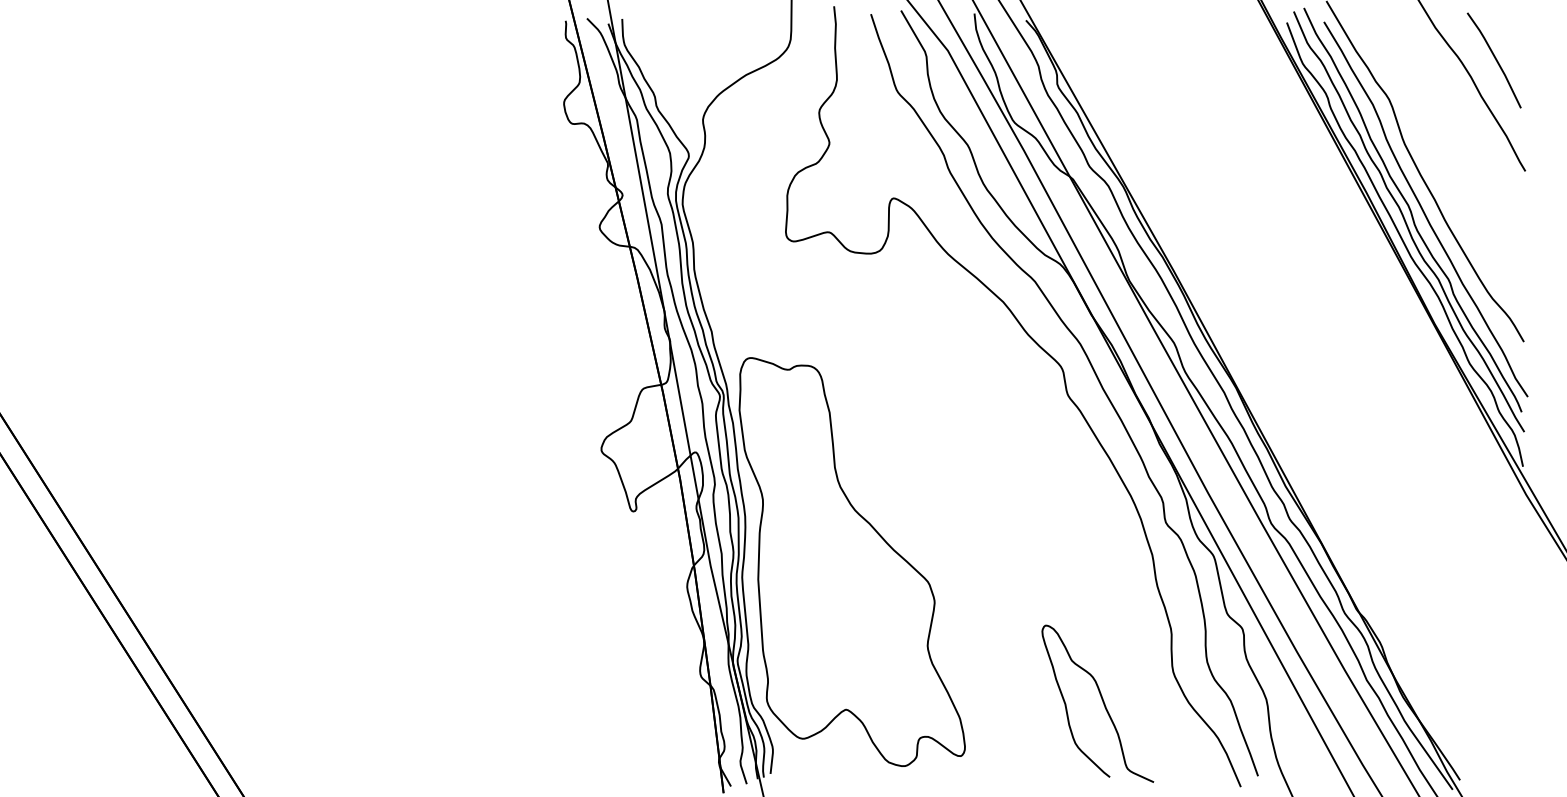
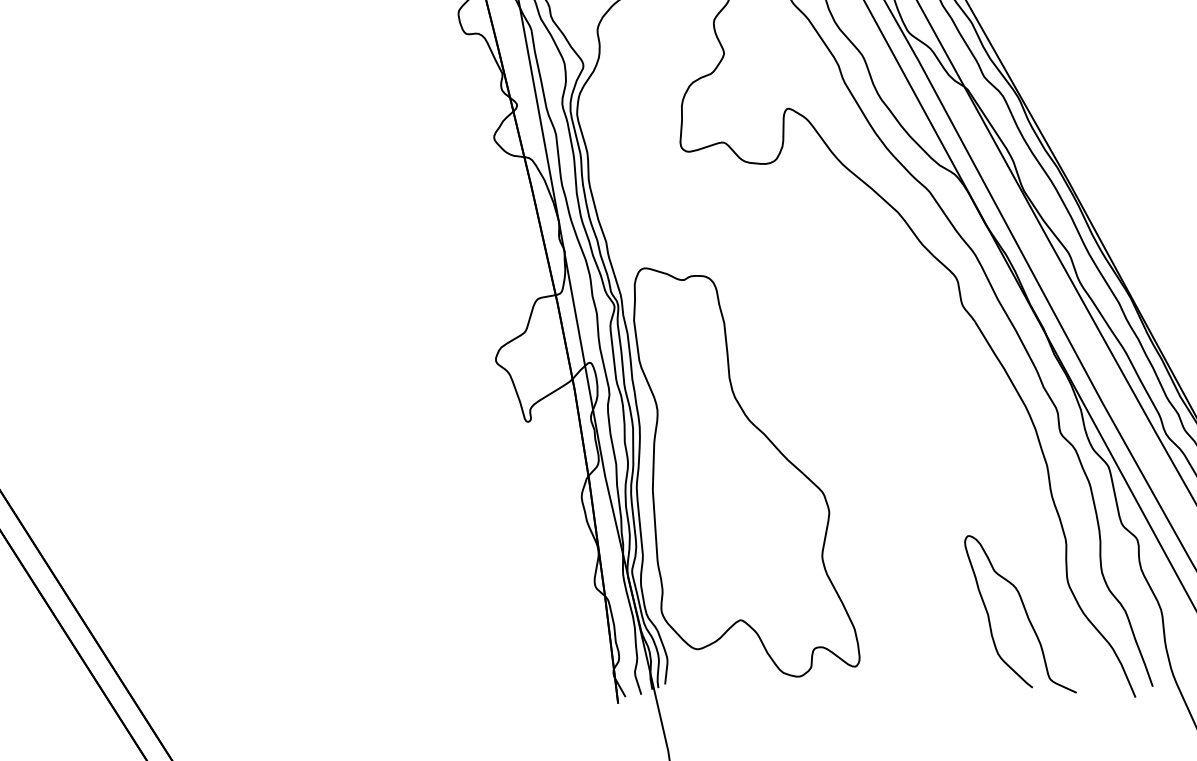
curve: (1102, 702) -> (1025, 612), moved

